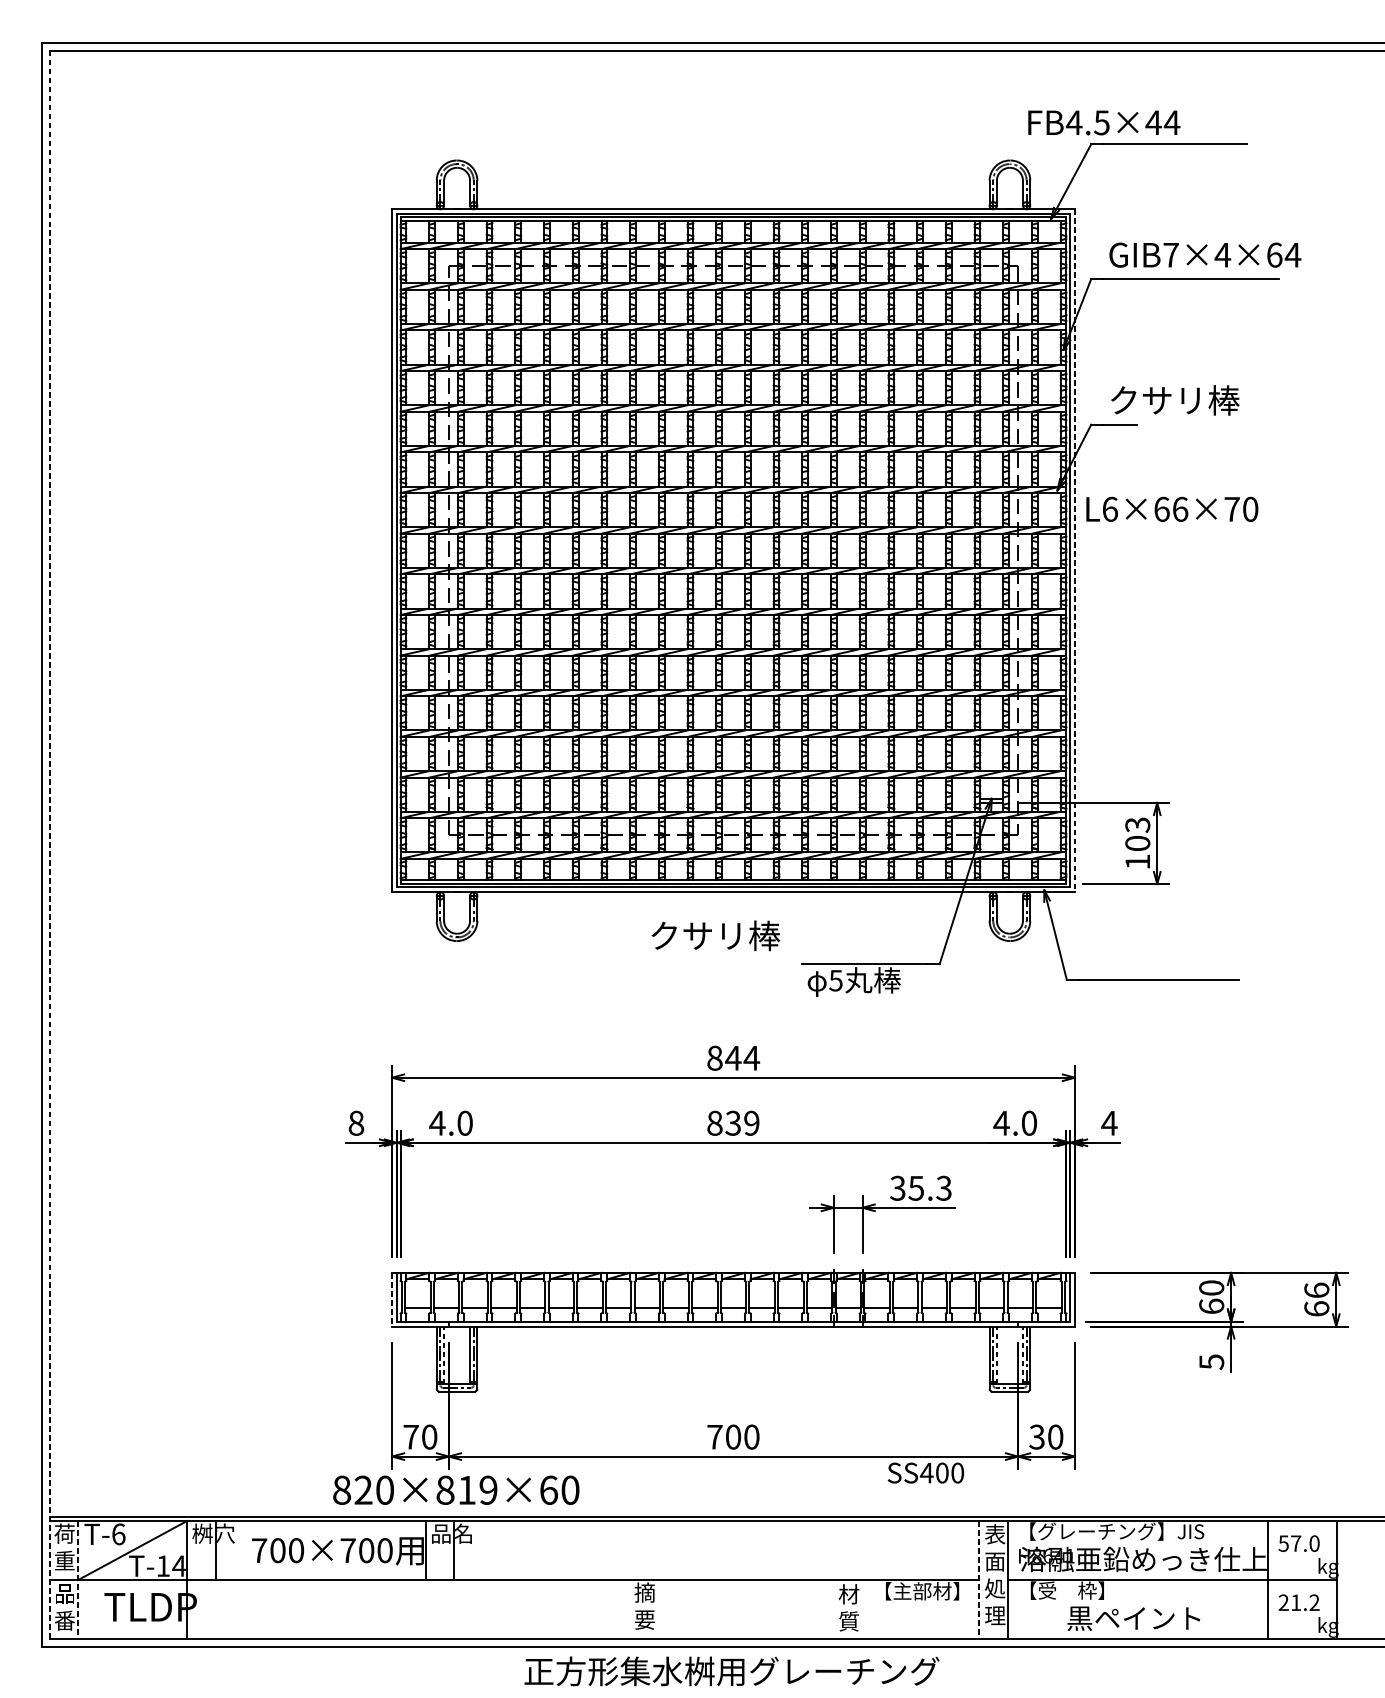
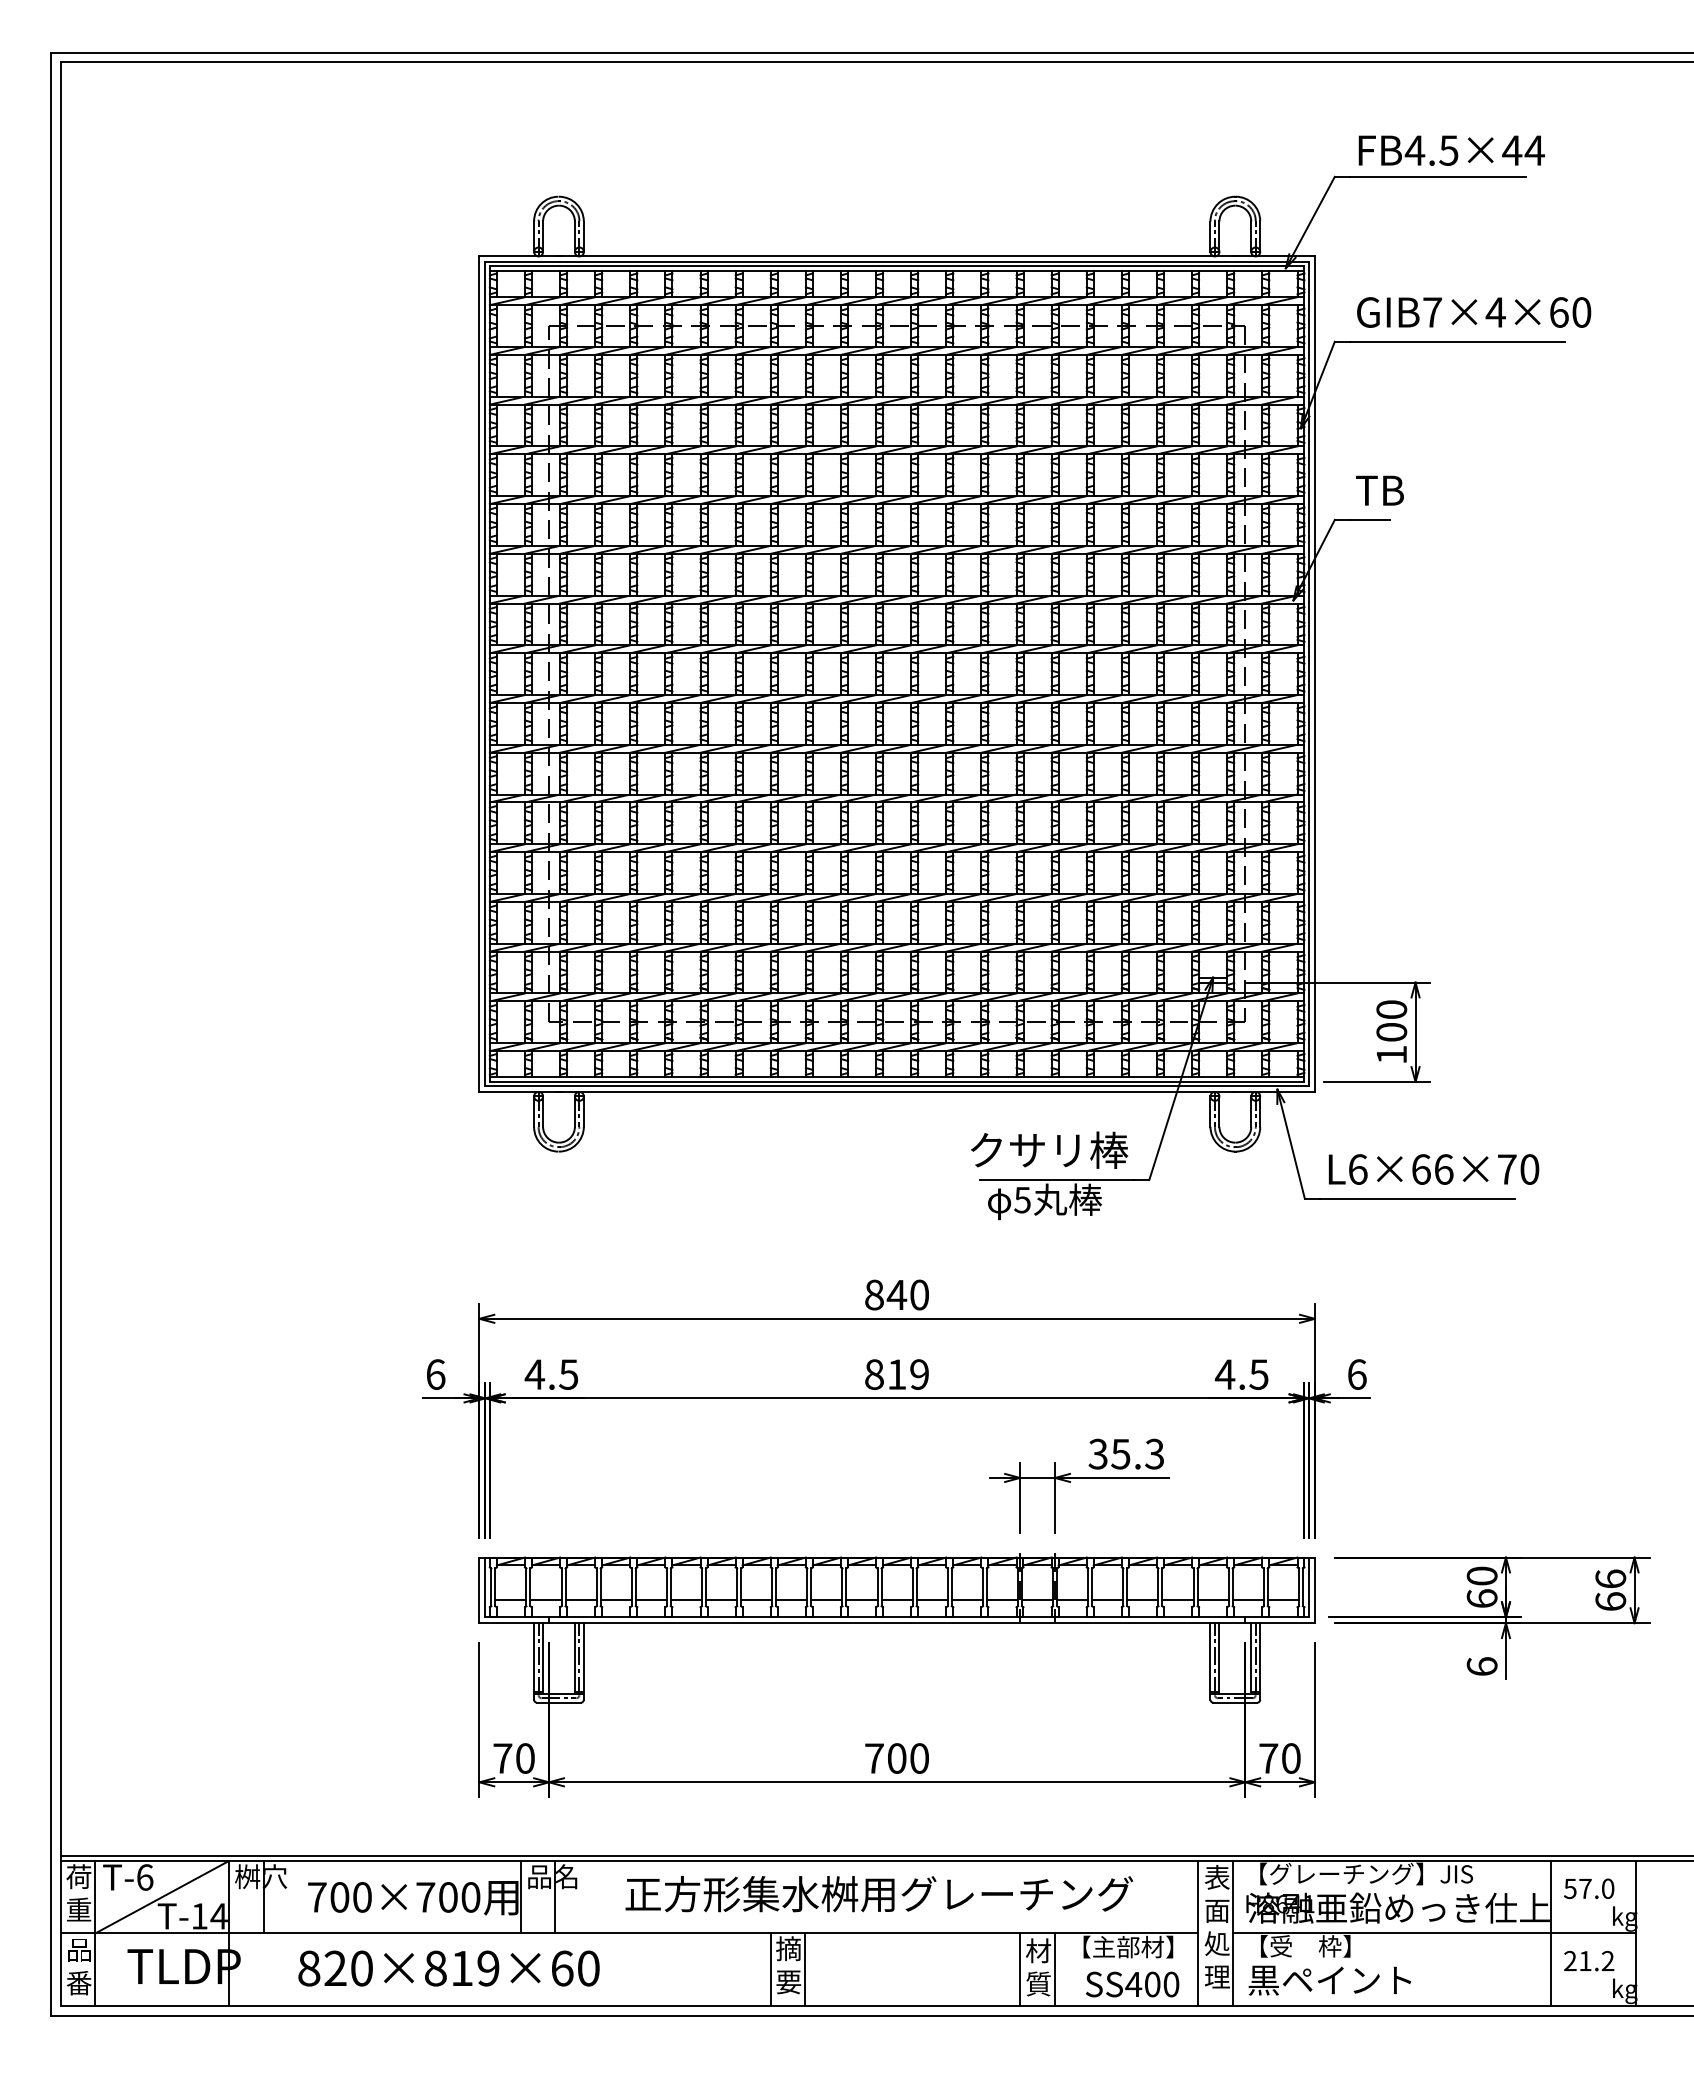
text: (1104, 122) -> (1451, 150), moved
text: (1292, 255) -> (1581, 312), GIB7×4×64 -> GIB7×4×60
text: (1174, 399) -> (1436, 489), クサリ棒 -> TB
text: (1171, 509) -> (1433, 1169), moved
line: (1074, 551) -> (1314, 674), dashed -> solid
text: (1137, 824) -> (1391, 1009), 103 -> 100
line: (49, 845) -> (60, 1034), dashed -> solid
text: (715, 935) -> (1049, 1149), moved
text: (751, 1057) -> (919, 1294), 844 -> 840
text: (356, 1123) -> (435, 1374), 8 -> 6
text: (464, 1123) -> (568, 1374), 4.0 -> 4.5
text: (732, 1123) -> (896, 1374), 839 -> 819
text: (1028, 1123) -> (1258, 1374), 4.0 -> 4.5
text: (1108, 1123) -> (1356, 1374), 4 -> 6
line: (392, 1299) -> (479, 1590), dashed -> solid
line: (444, 1354) -> (543, 1657), dashed -> solid
line: (996, 1354) -> (1219, 1657), dashed -> solid
line: (1023, 1354) -> (1251, 1657), dashed -> solid
text: (1211, 1361) -> (1481, 1666), 5 -> 6
text: (1037, 1437) -> (1268, 1758), 30 -> 70
text: (925, 1473) -> (1132, 1984), moved
text: (455, 1490) -> (448, 1968), moved
line: (78, 1580) -> (95, 1933), dashed -> solid
line: (978, 1580) -> (1197, 1933), dashed -> solid
line: (629, 1609) -> (770, 1969), added
line: (658, 1609) -> (805, 1969), added
line: (834, 1609) -> (1020, 1969), added
line: (862, 1609) -> (1055, 1969), added
text: (1133, 1618) -> (1329, 1980), moved
text: (732, 1671) -> (879, 1894), moved

